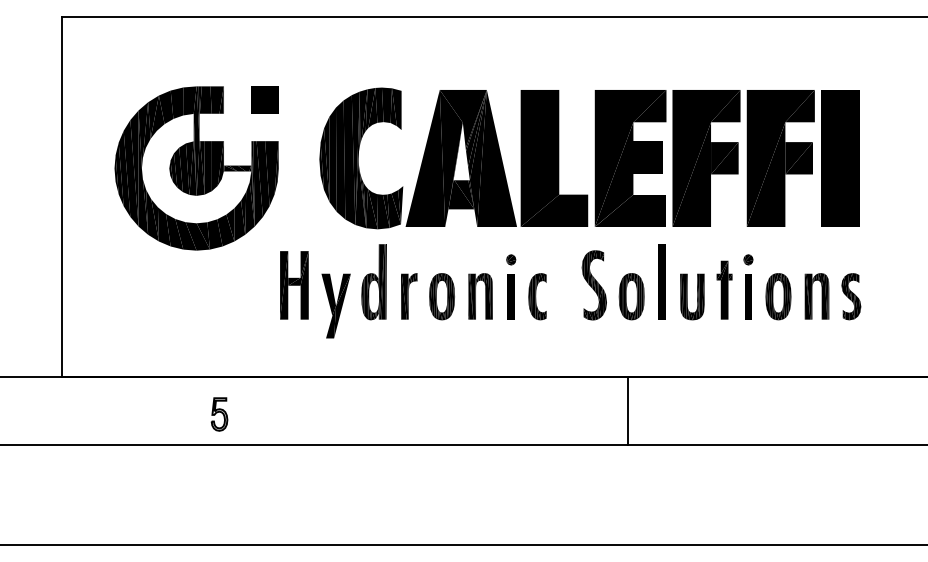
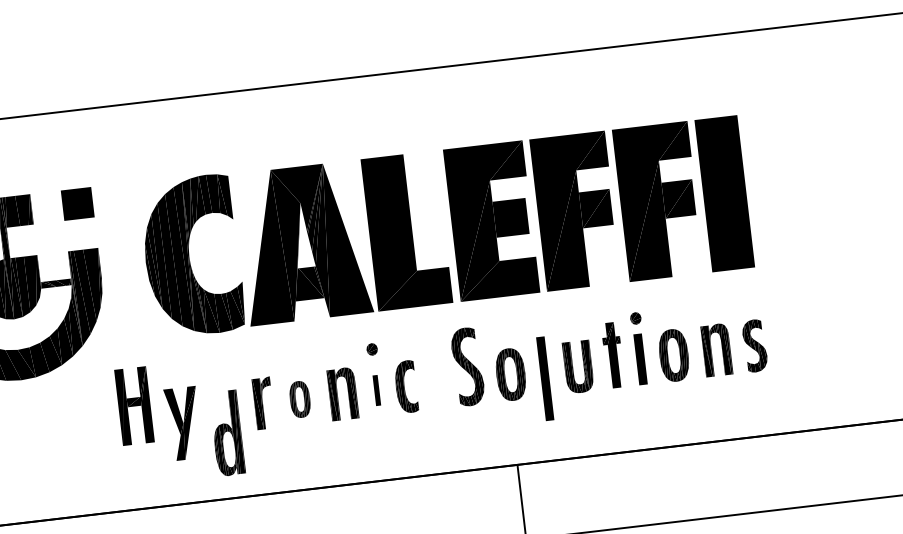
part: (661, 281) -> (544, 378), moved
part: (373, 282) -> (226, 433), moved
part: (441, 296) -> (299, 399), size x0.7
part: (510, 296) -> (376, 390), size x0.6

